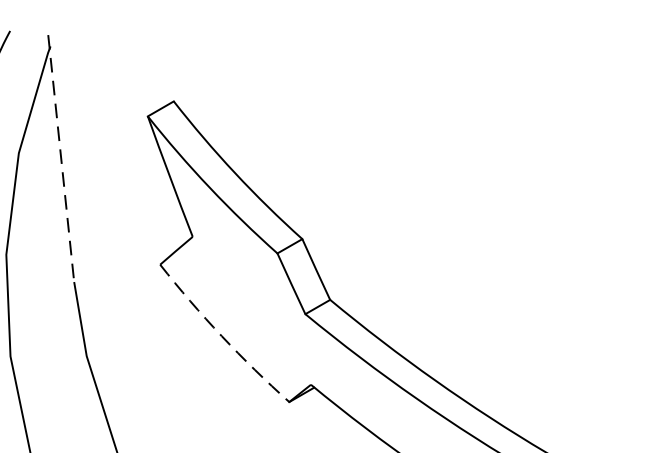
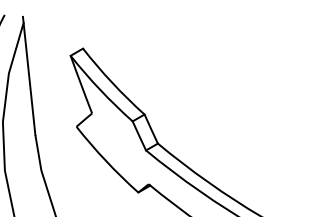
line: (61, 159) -> (29, 76), dashed -> solid
arc: (222, 337) -> (106, 161), dashed -> solid

